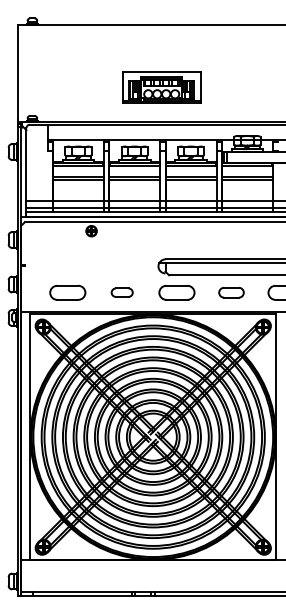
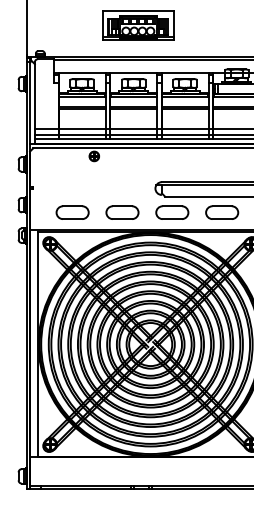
part: (161, 87) -> (138, 25), moved
part: (121, 292) -> (121, 212), size x1.67
part: (231, 292) -> (222, 212), size x1.43

